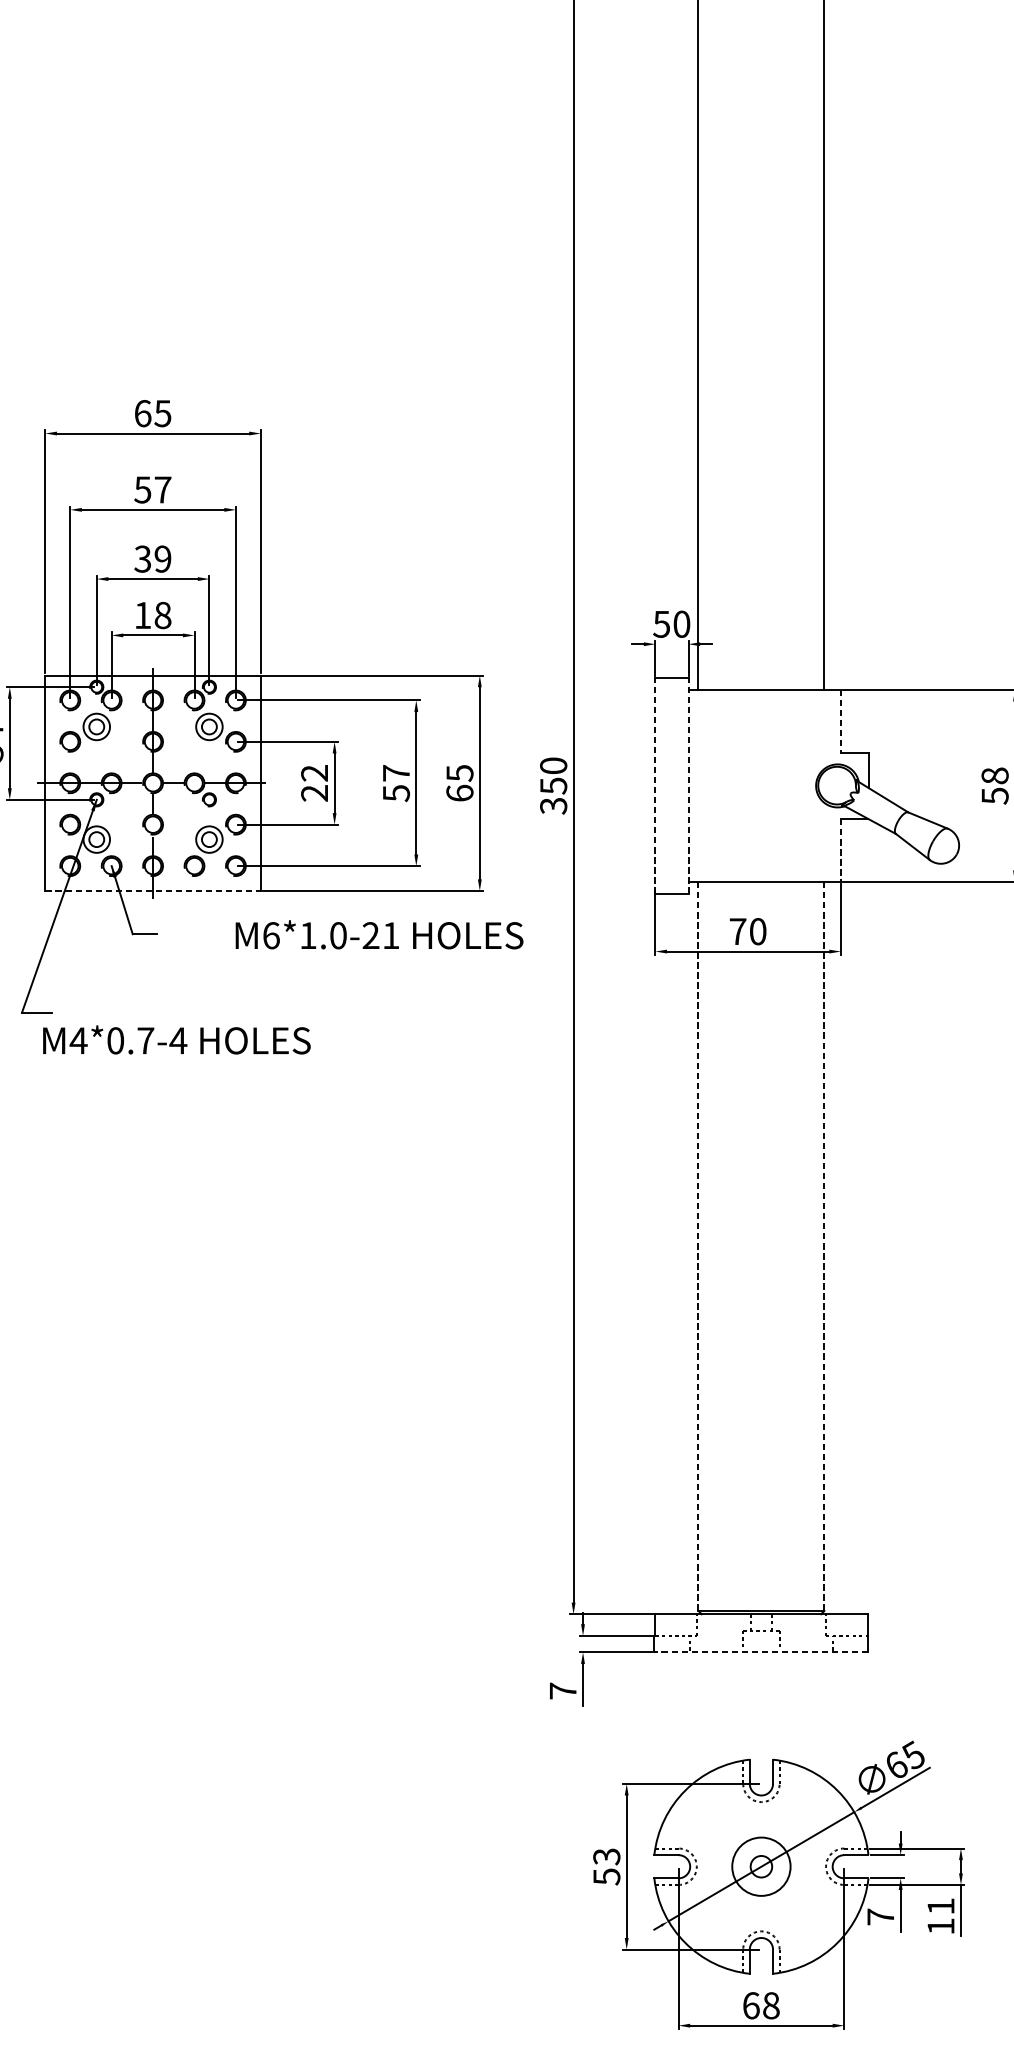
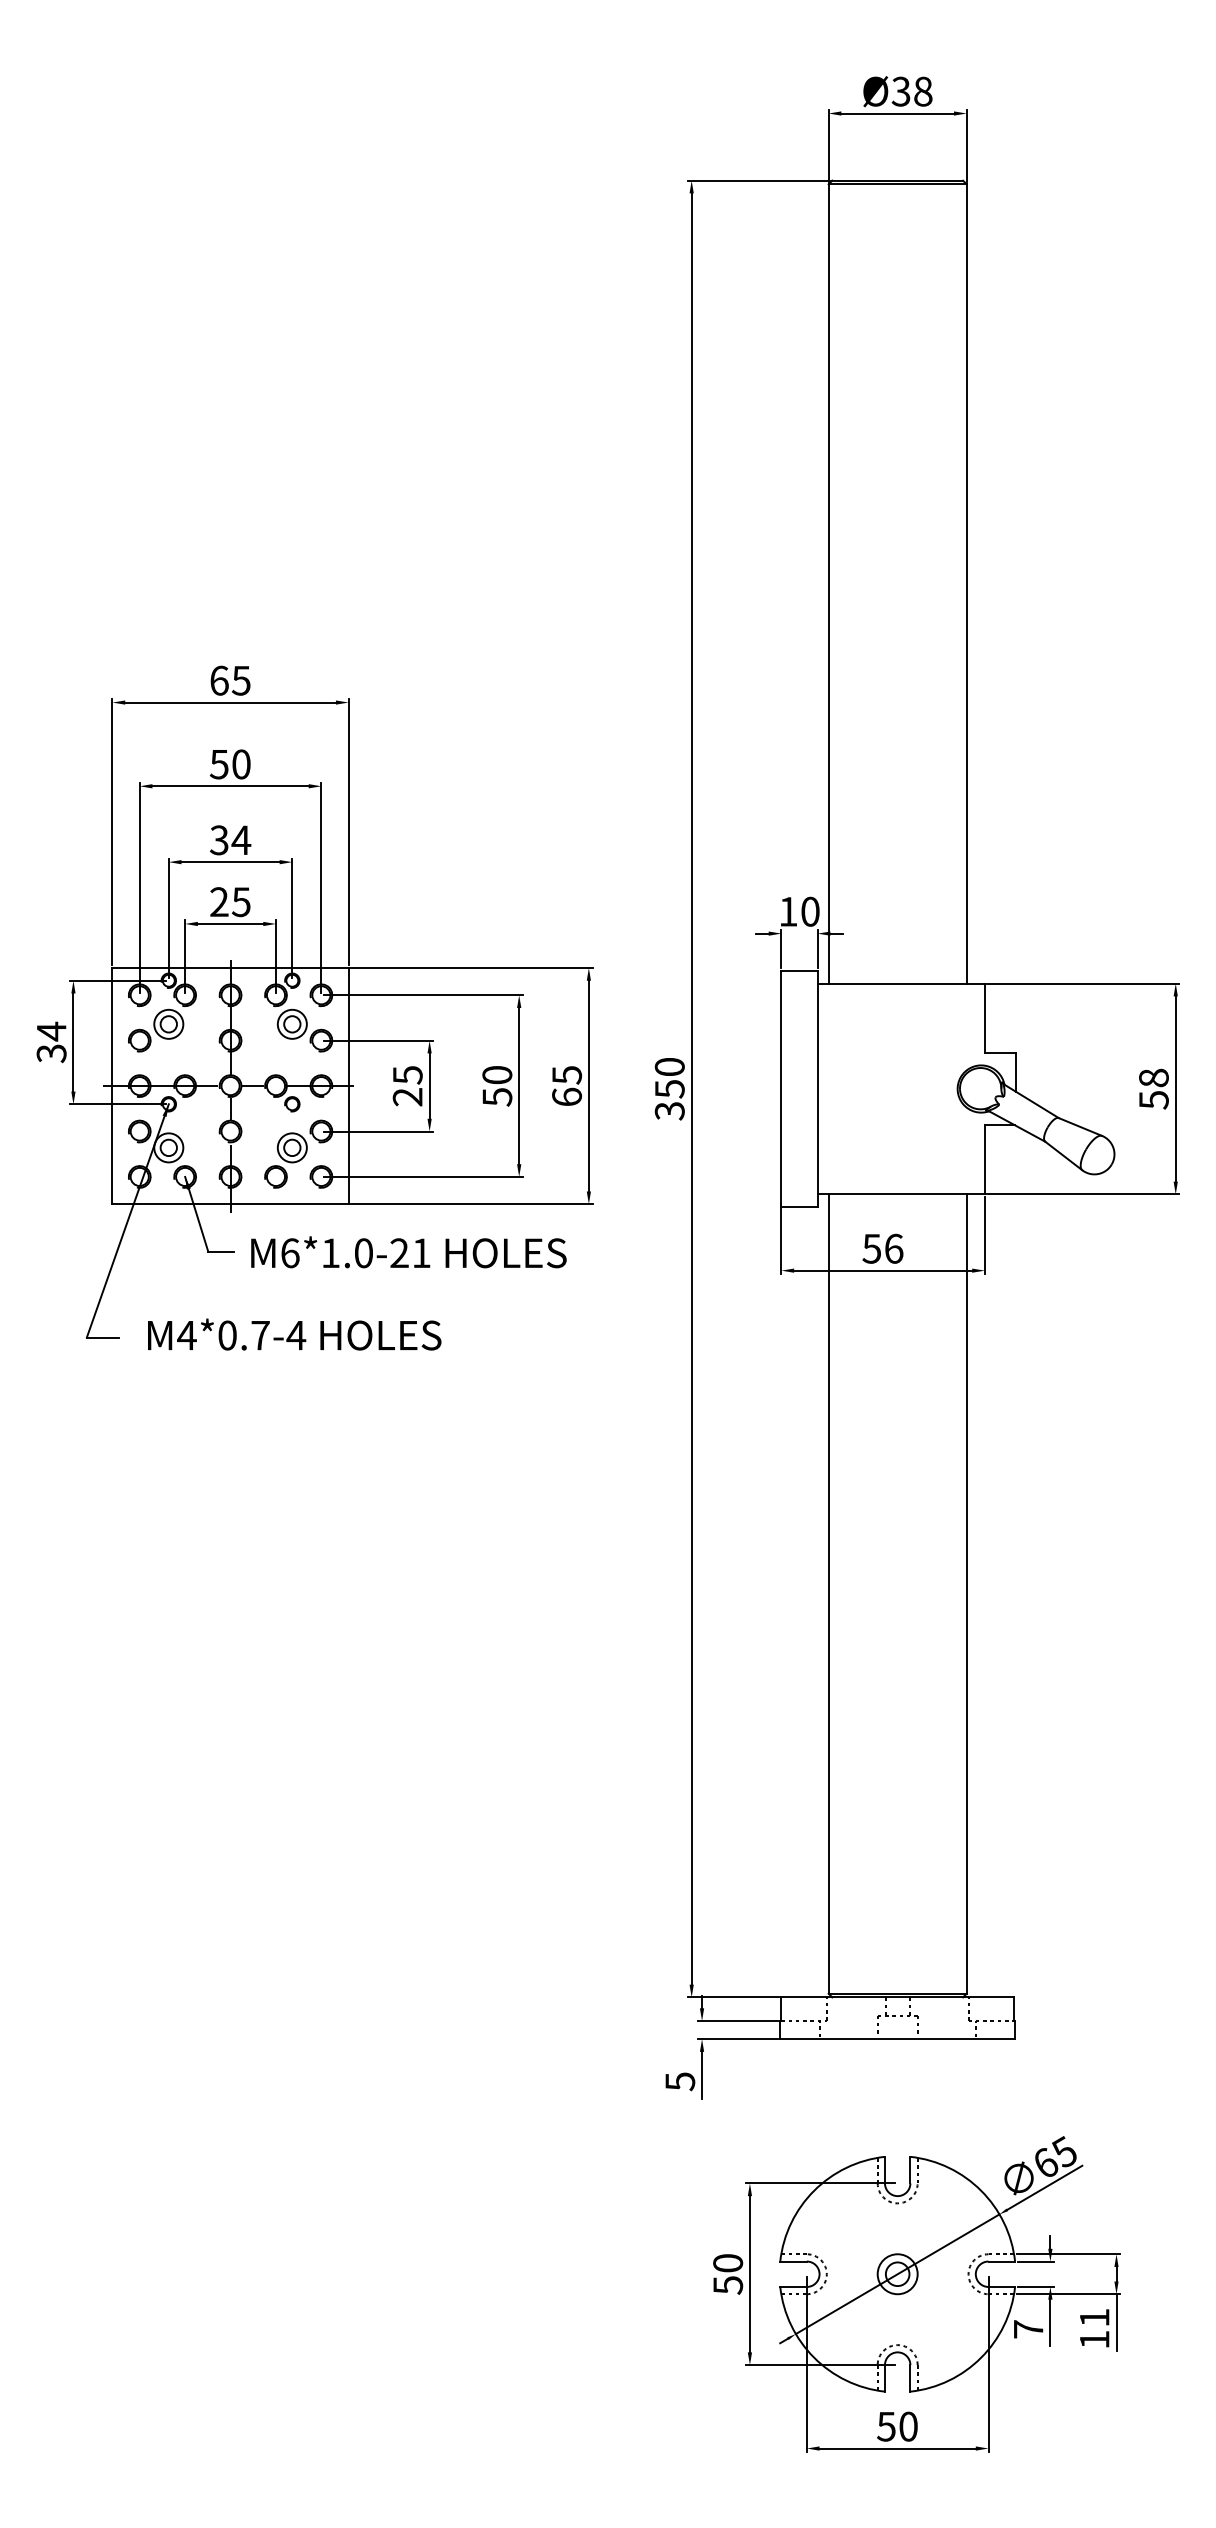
text: (163, 490) -> (241, 764), 57 -> 50
text: (163, 559) -> (241, 840), 39 -> 34
text: (153, 614) -> (230, 901), 18 -> 25
text: (661, 624) -> (788, 911), 50 -> 10
line: (840, 721) -> (984, 1018), dashed -> solid
text: (314, 773) -> (407, 1075), 22 -> 25
text: (396, 773) -> (497, 1075), 57 -> 50
line: (655, 785) -> (781, 1088), dashed -> solid
line: (688, 785) -> (817, 1088), dashed -> solid
line: (840, 850) -> (984, 1159), dashed -> solid
line: (153, 891) -> (231, 1204), dashed -> solid
text: (747, 931) -> (882, 1248), 70 -> 56
text: (379, 935) -> (408, 1252), moved
text: (176, 1039) -> (294, 1334), moved
line: (698, 1246) -> (828, 1594), dashed -> solid
line: (824, 1246) -> (966, 1594), dashed -> solid
line: (761, 1652) -> (897, 2039), dashed -> solid
text: (563, 1690) -> (680, 2081), 7 -> 5
text: (607, 1856) -> (728, 2263), 53 -> 50
circle: (761, 1866) -> (897, 2274), size x0.62
text: (761, 2005) -> (897, 2426), 68 -> 50

